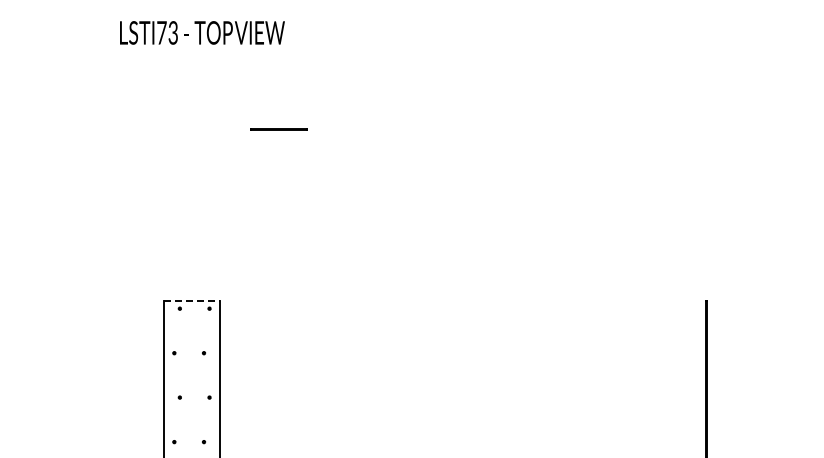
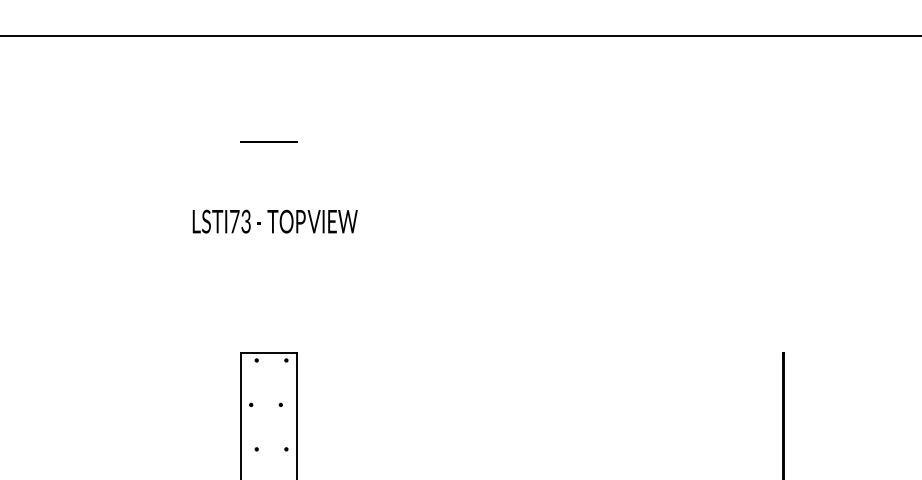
text: (201, 32) -> (274, 221), moved
line: (278, 128) -> (268, 141), moved
line: (191, 301) -> (268, 353), dashed -> solid

